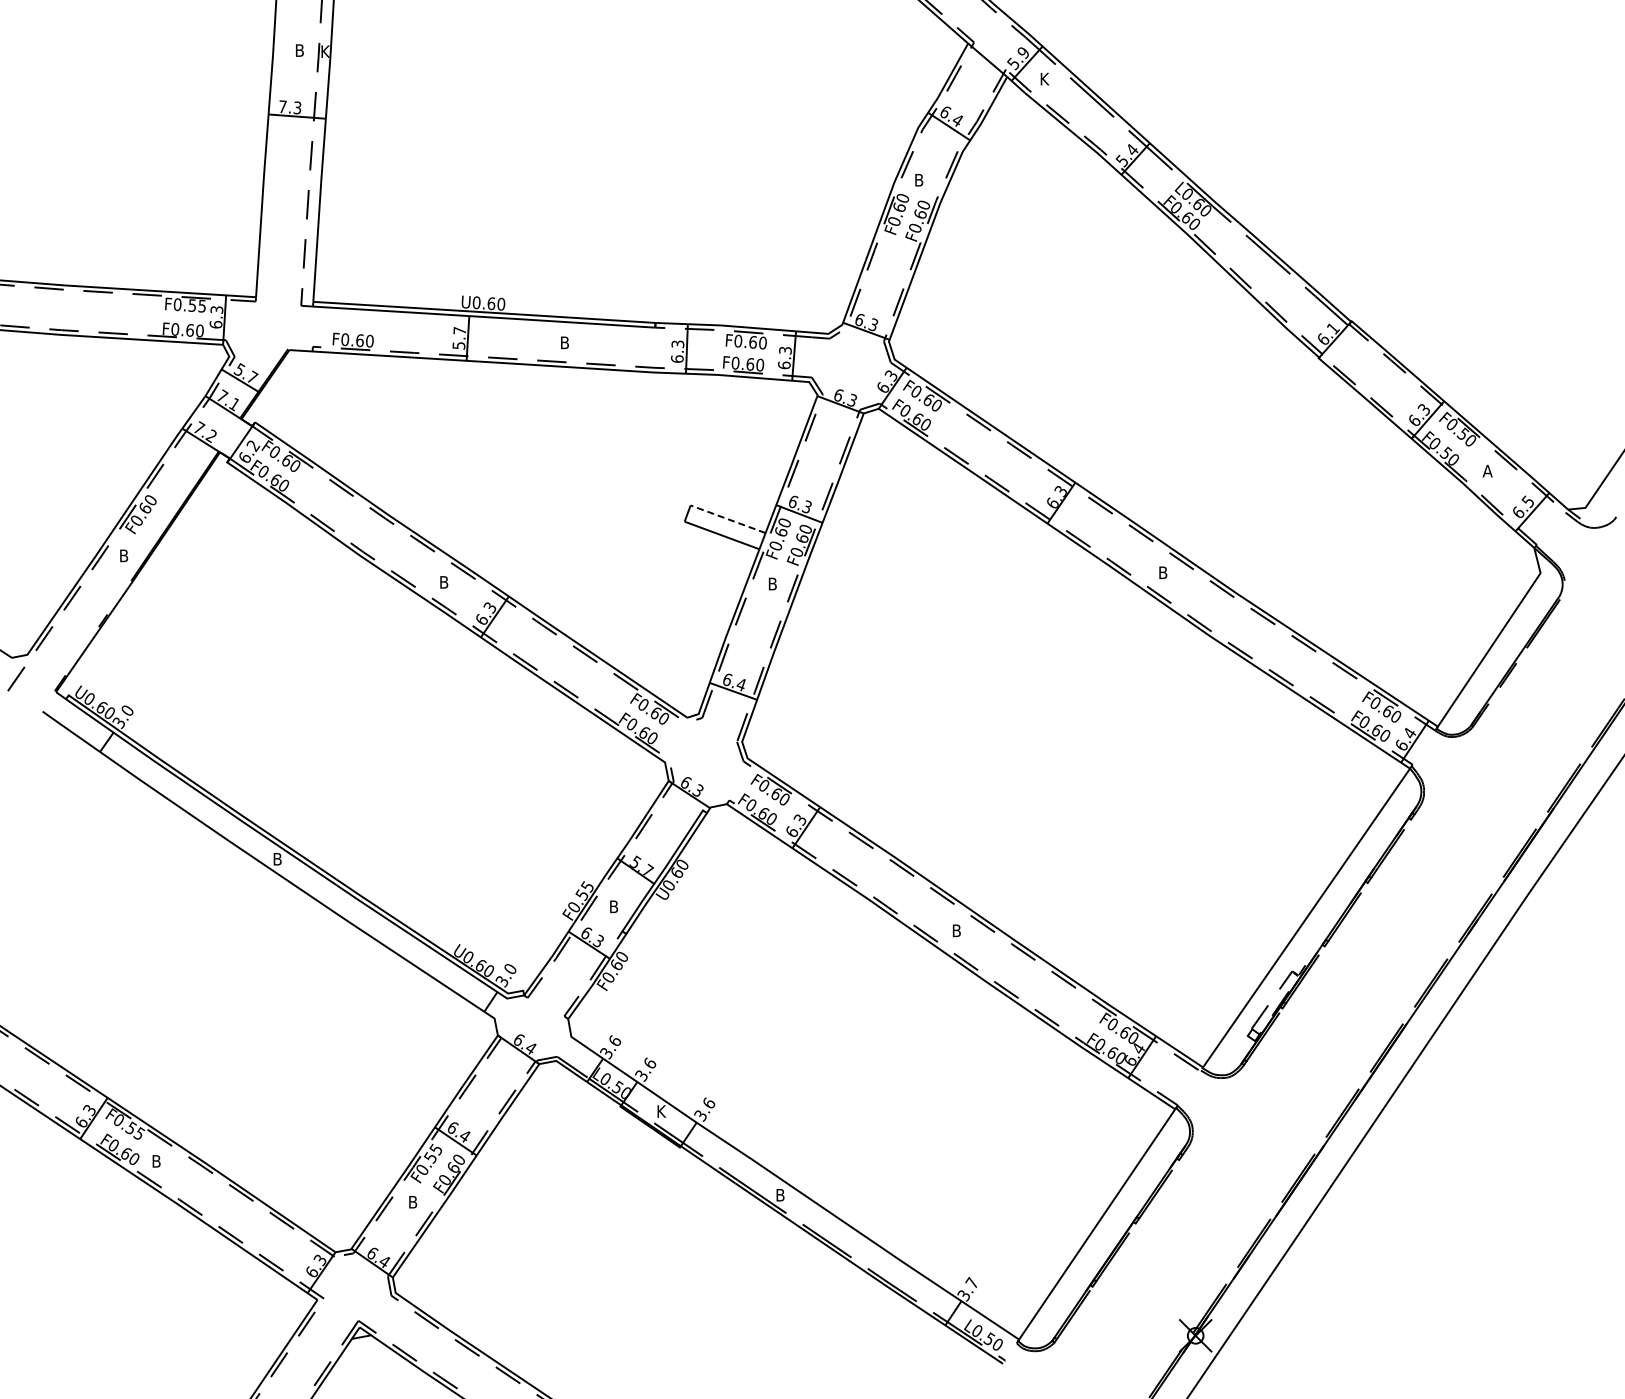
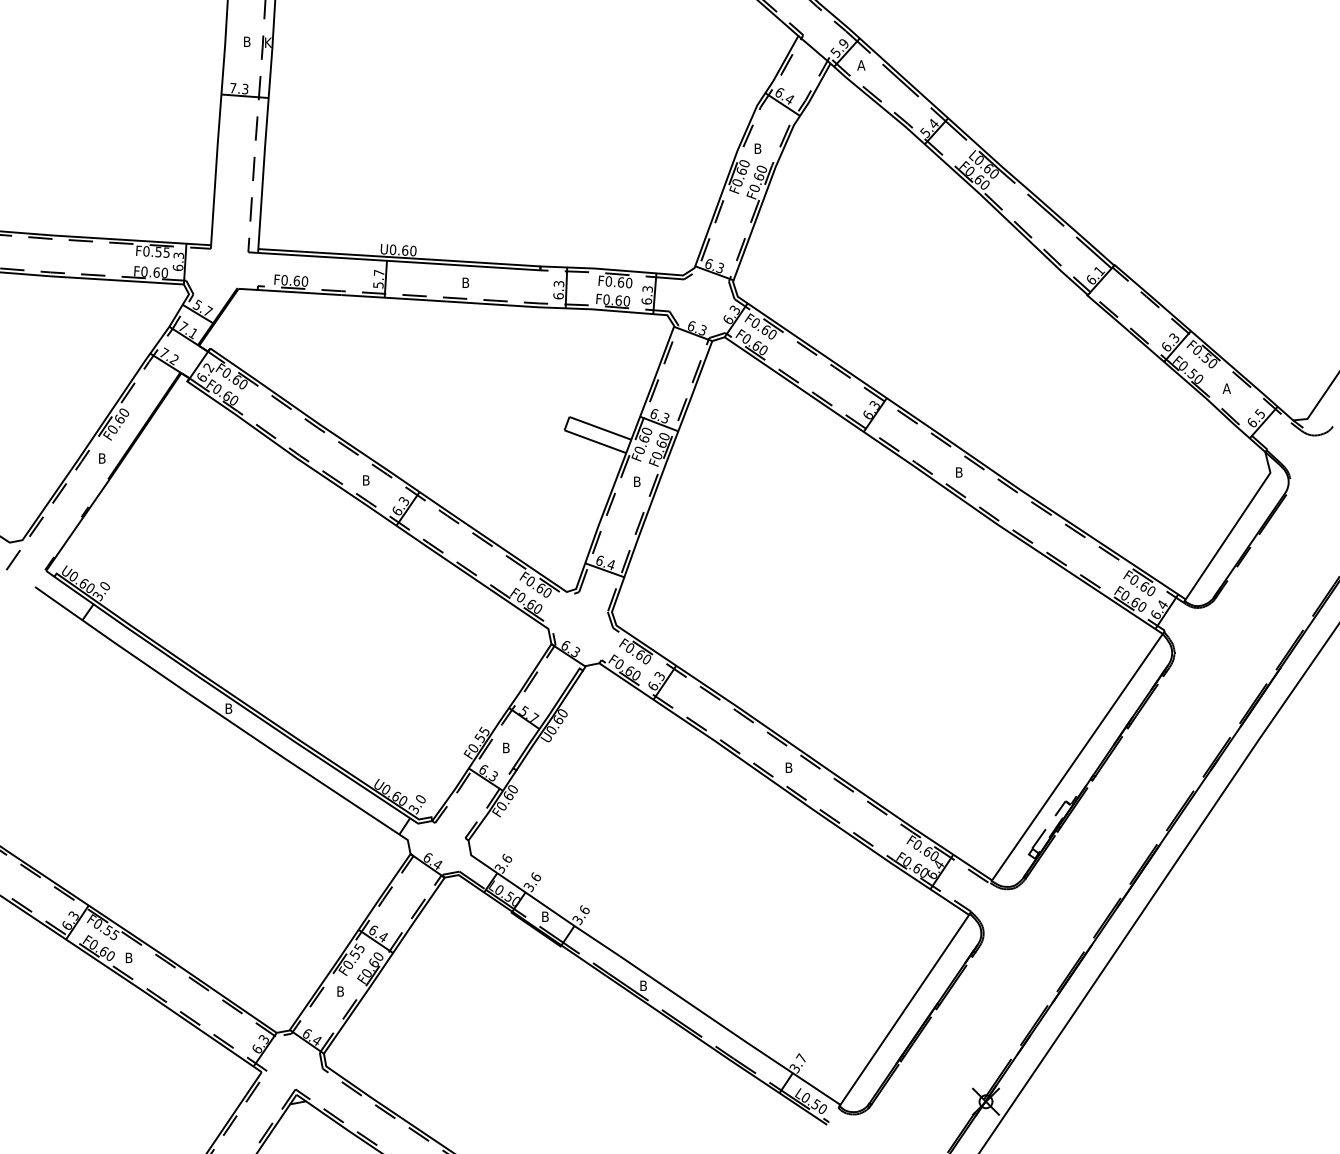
text: (1044, 78) -> (861, 64), K -> A
line: (728, 519) -> (600, 428), dashed -> solid
text: (662, 1111) -> (546, 916), K -> B

